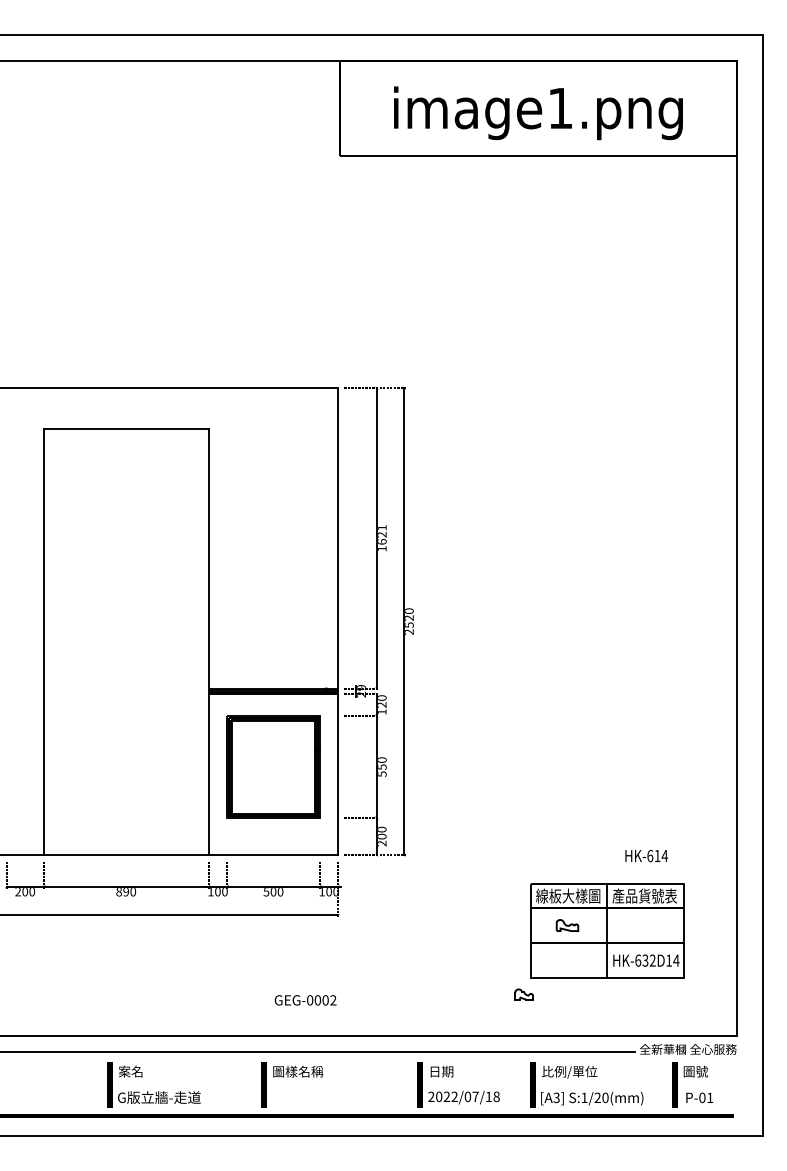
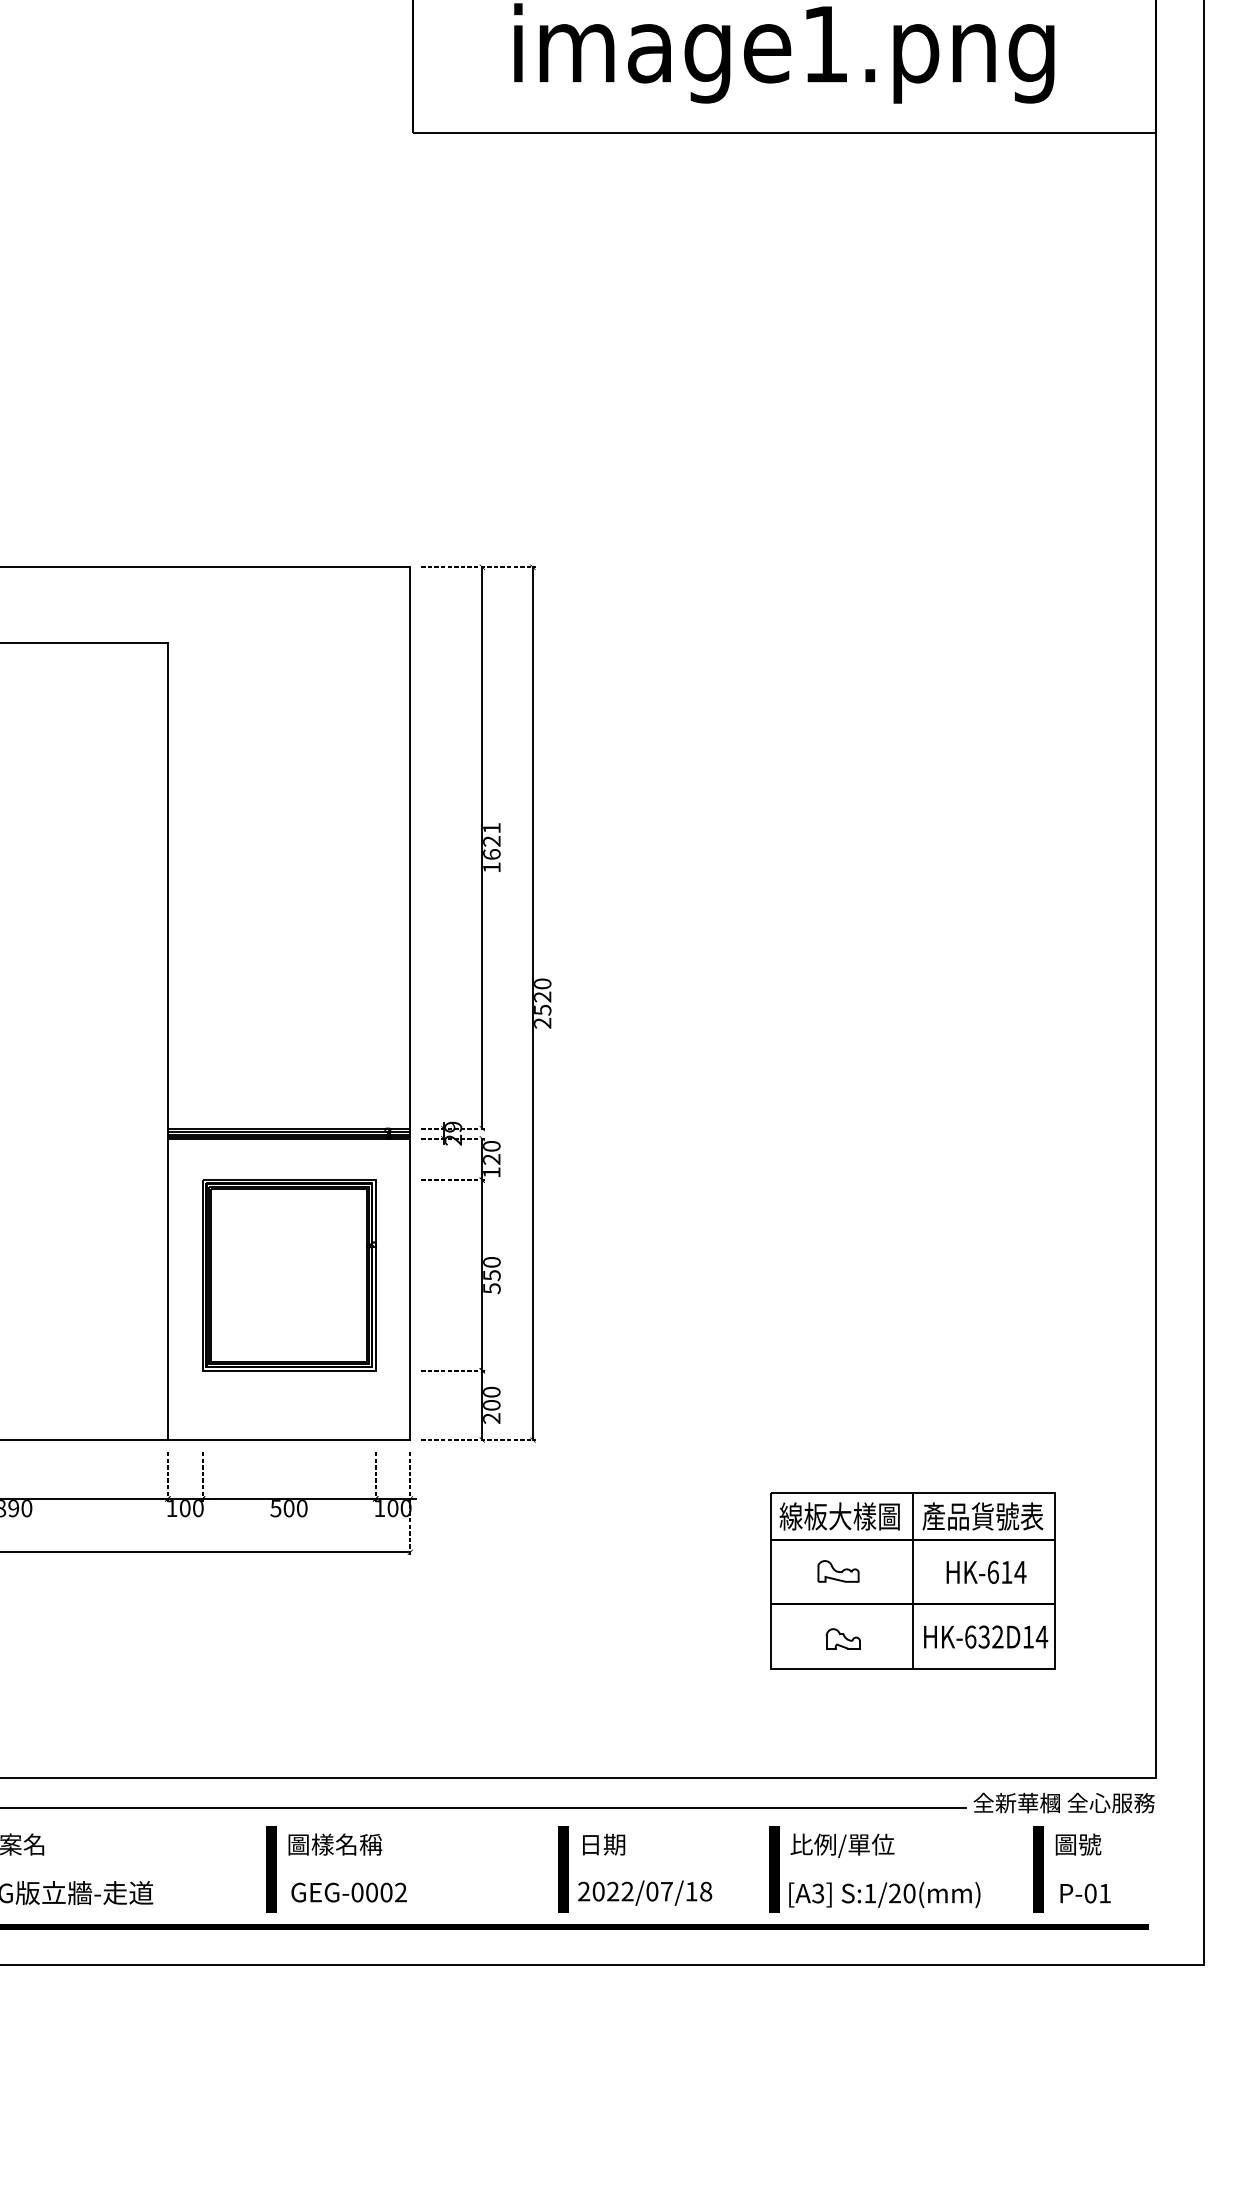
text: (646, 856) -> (986, 1573), moved
part: (523, 994) -> (842, 1638), moved
text: (305, 1000) -> (348, 1892), moved

